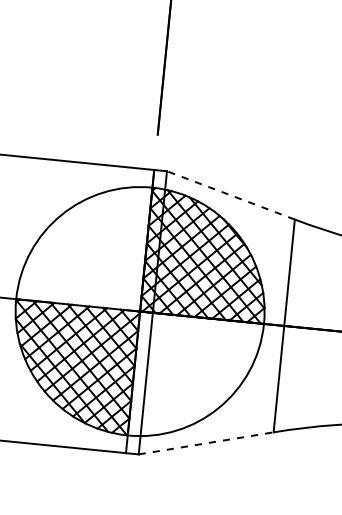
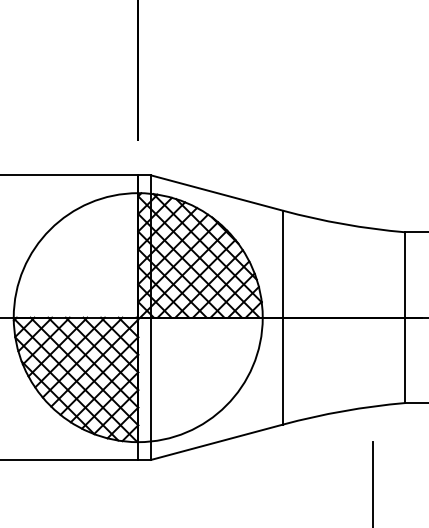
line: (230, 194) -> (216, 192), dashed -> solid
line: (206, 443) -> (217, 442), dashed -> solid

